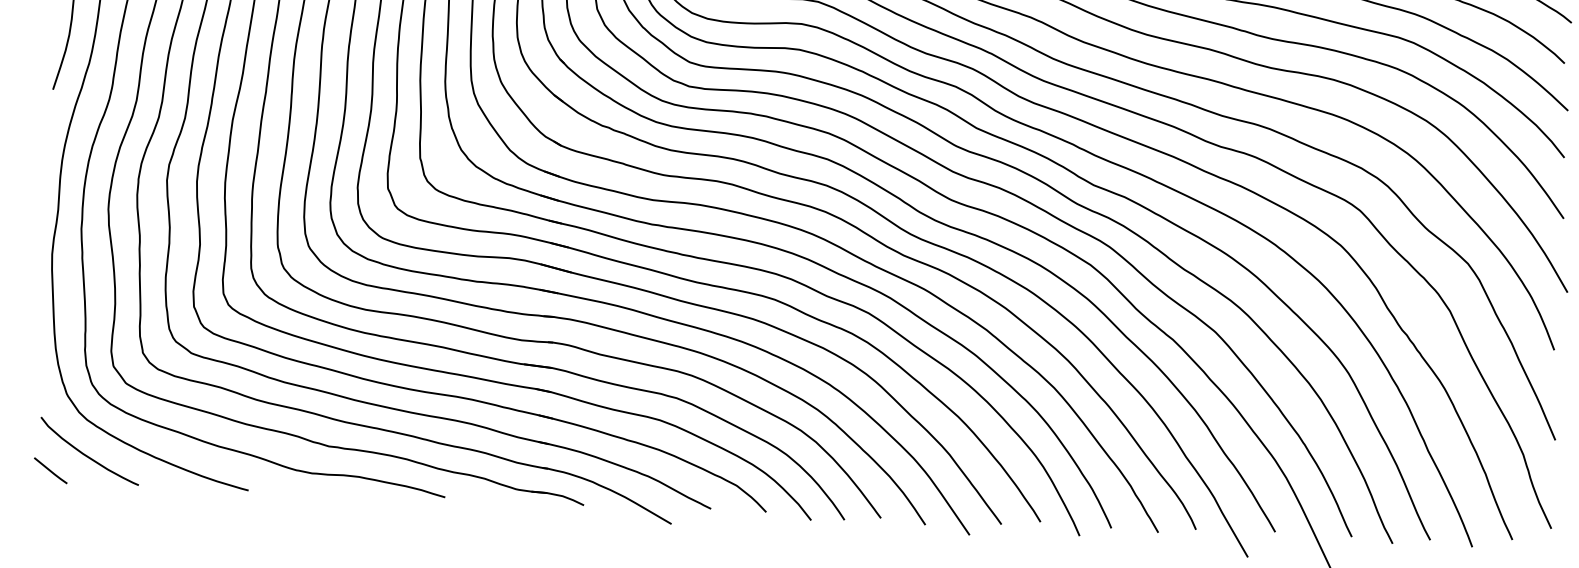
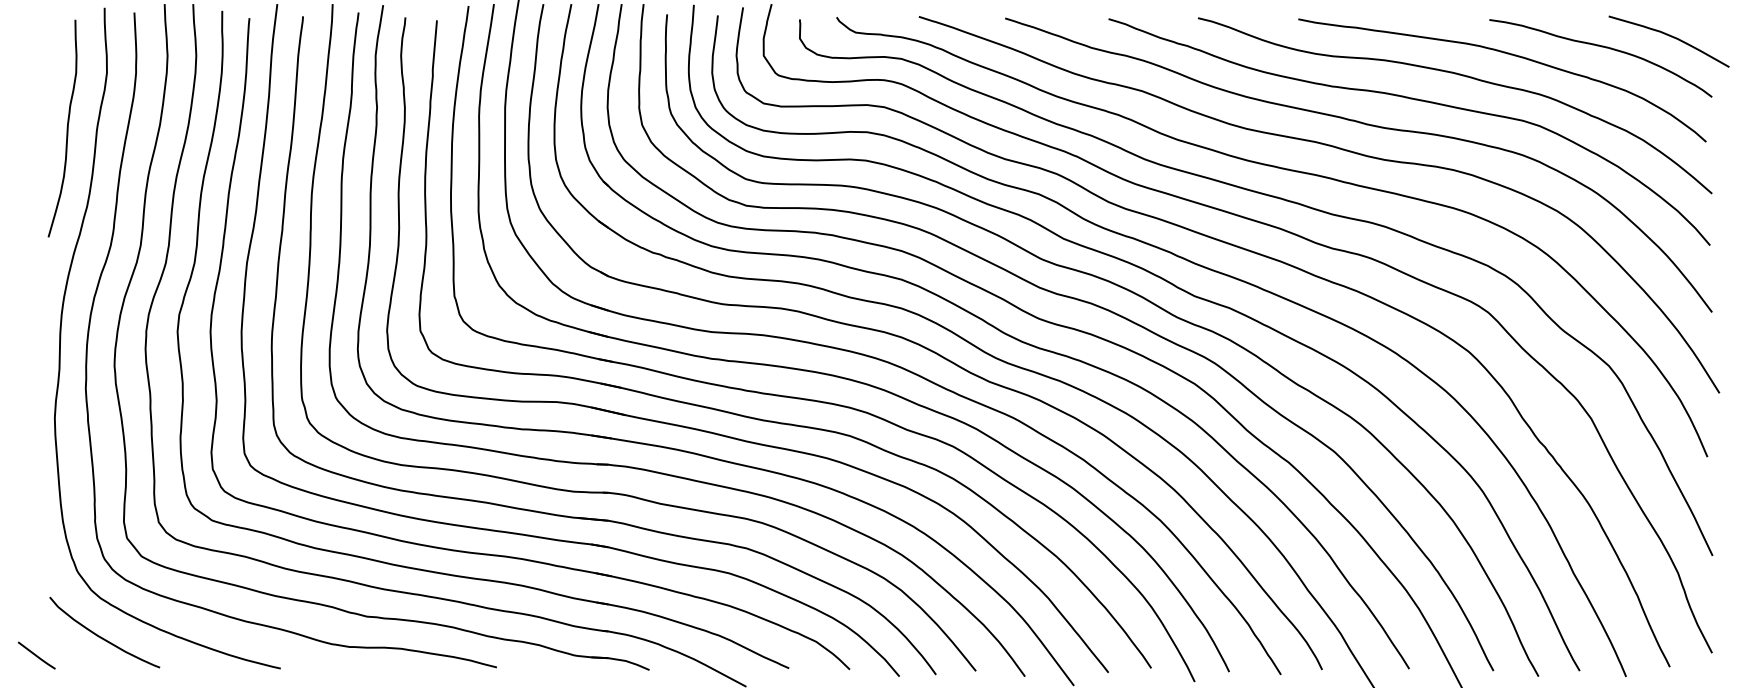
line: (50, 470) -> (36, 655), moved

